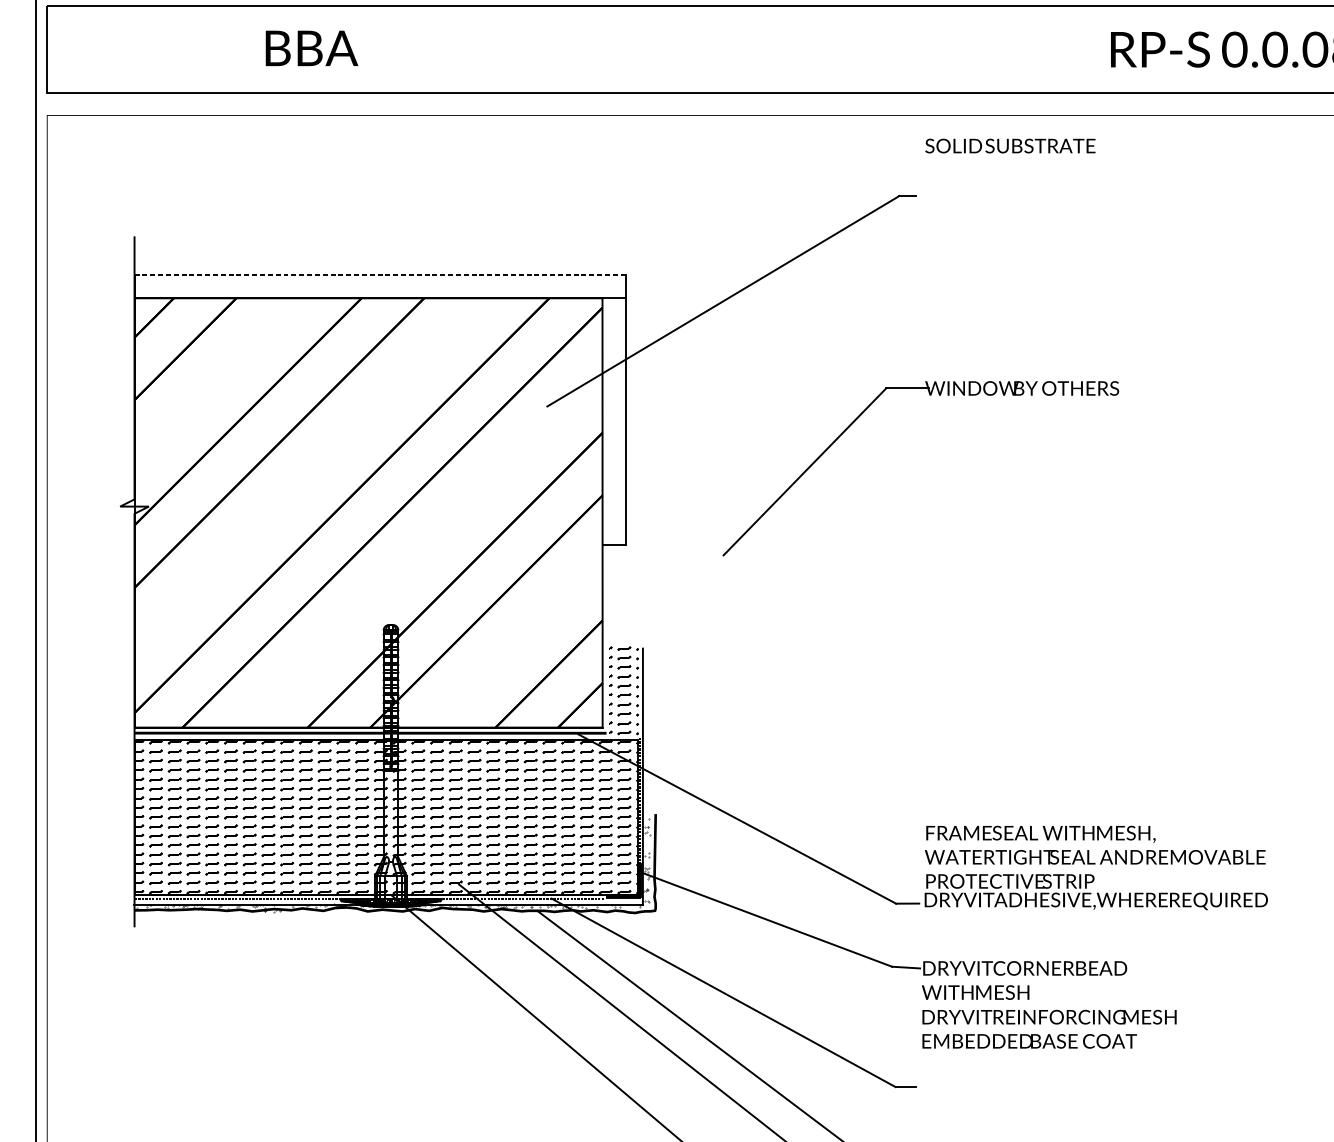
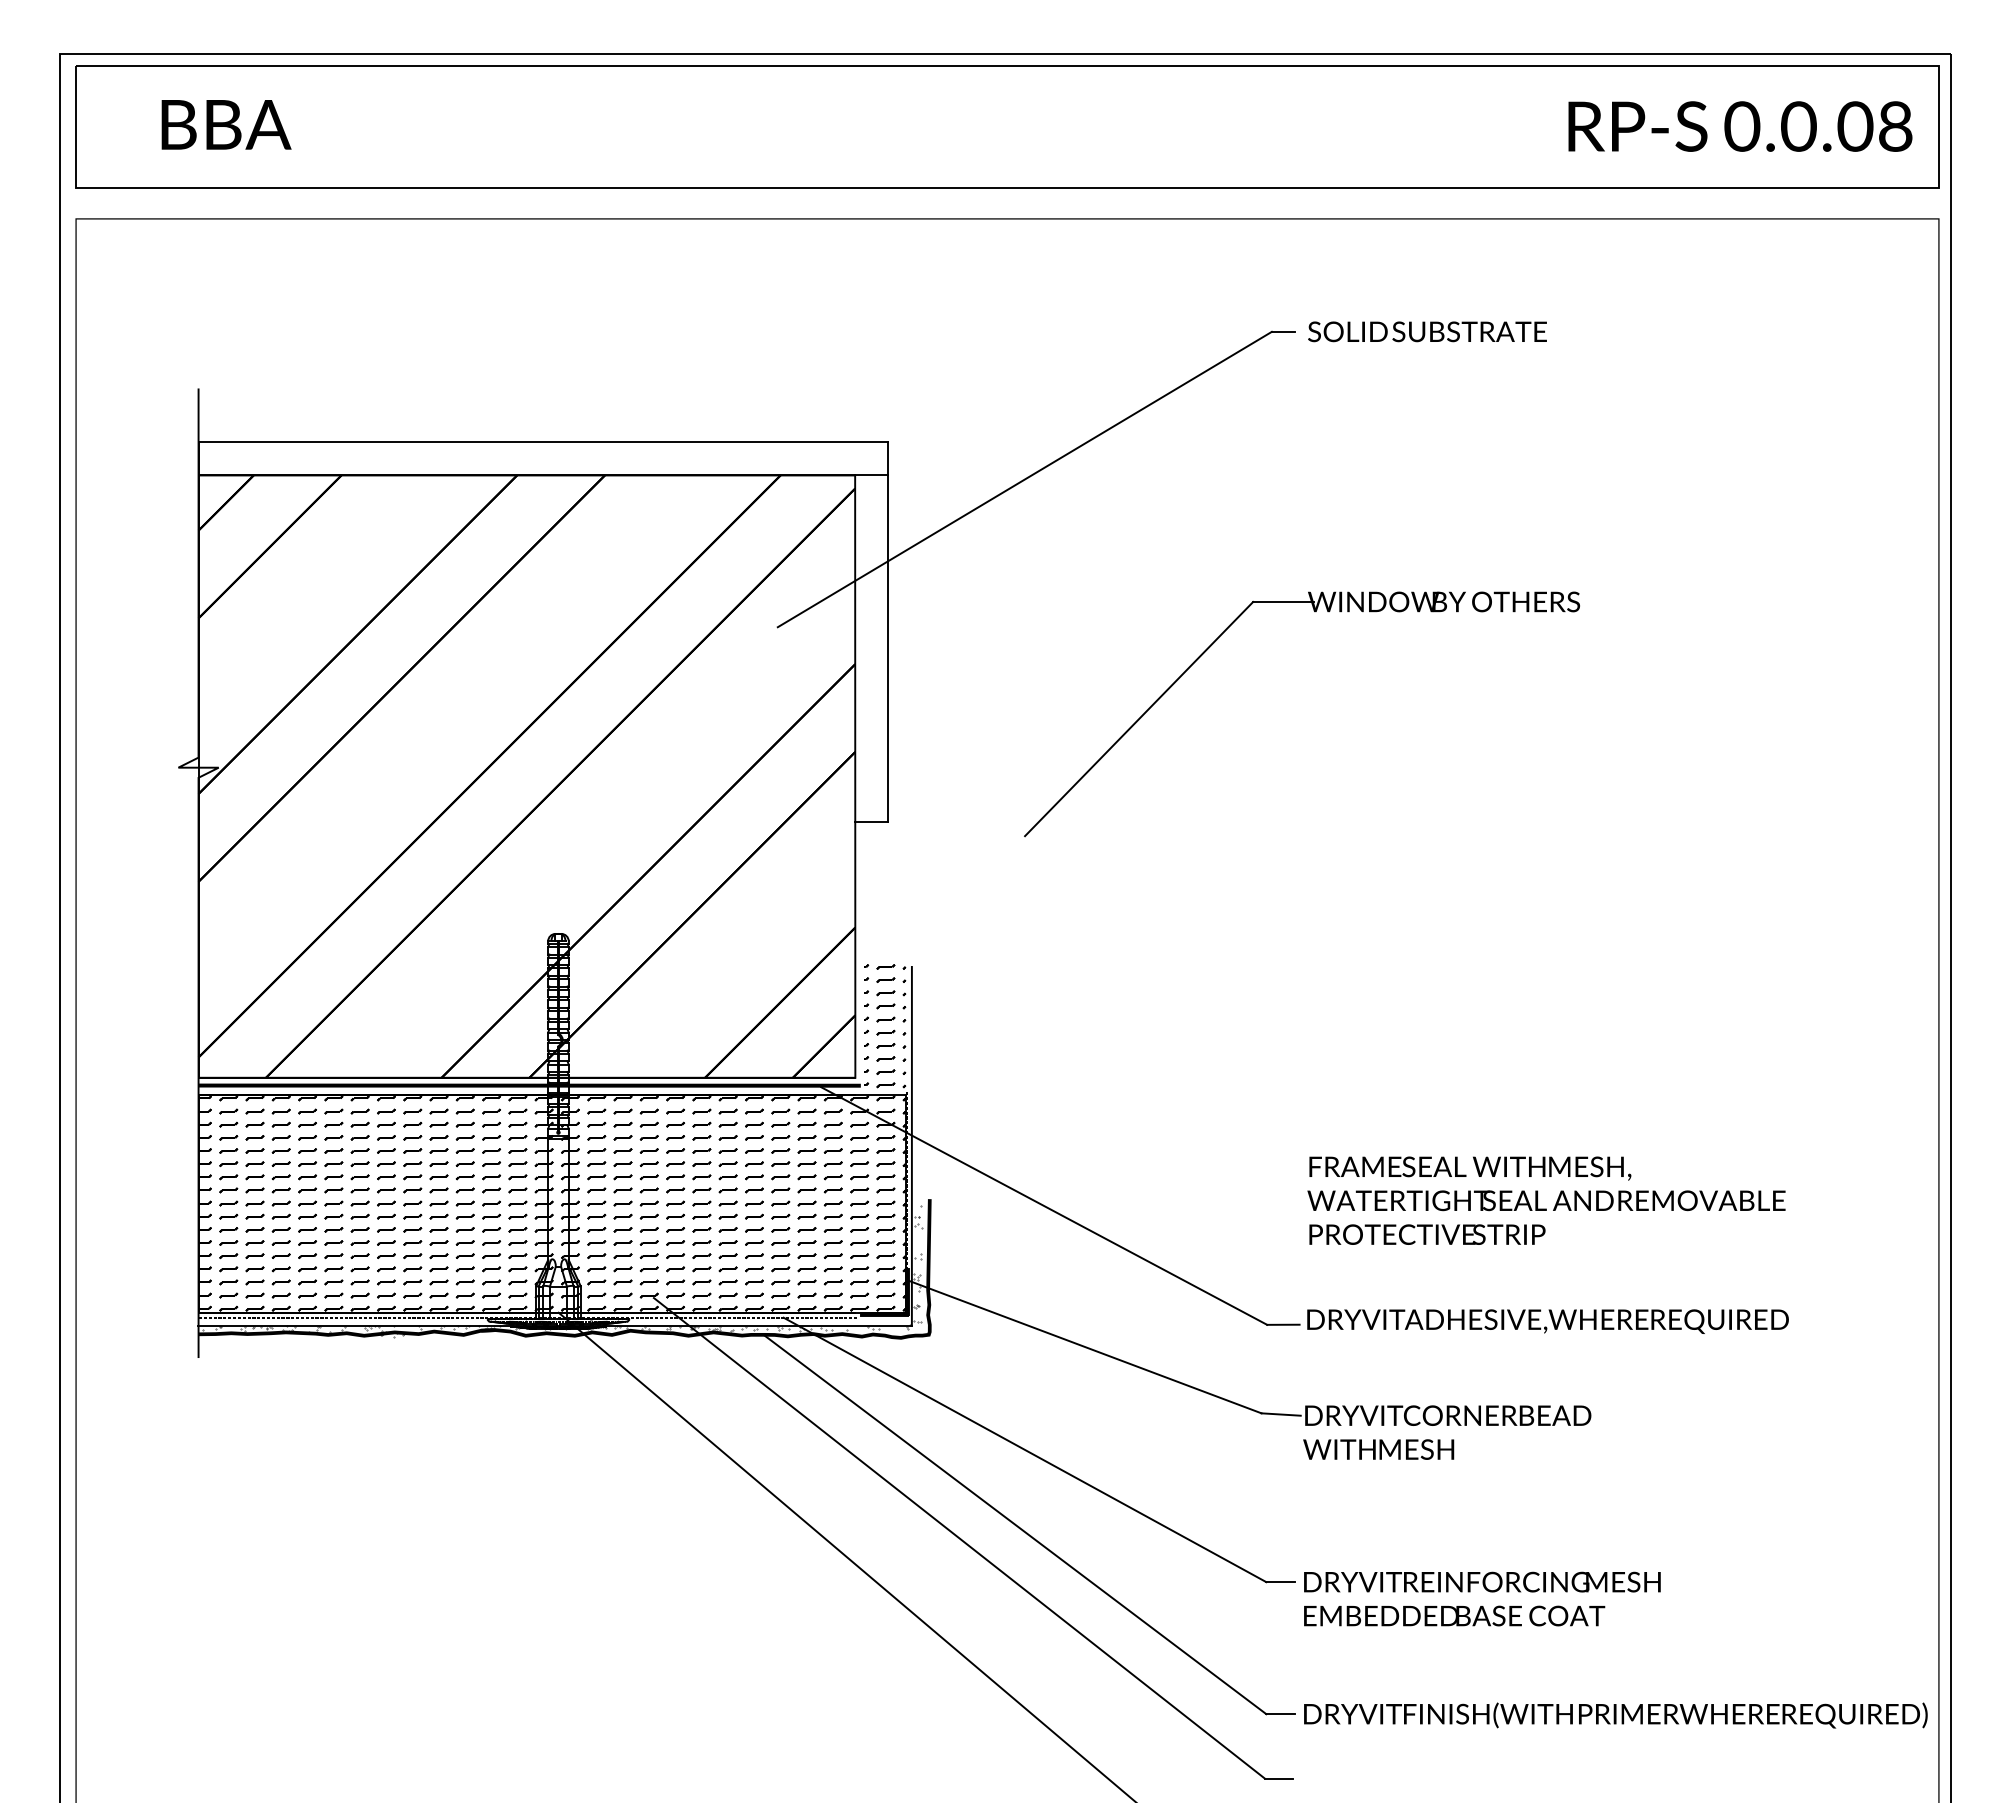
text: (311, 48) -> (226, 124), moved
text: (1010, 145) -> (1427, 331), moved
line: (380, 274) -> (543, 442), dashed -> solid
text: (1095, 857) -> (1546, 1200), moved
text: (1049, 1028) -> (1482, 1598), moved

